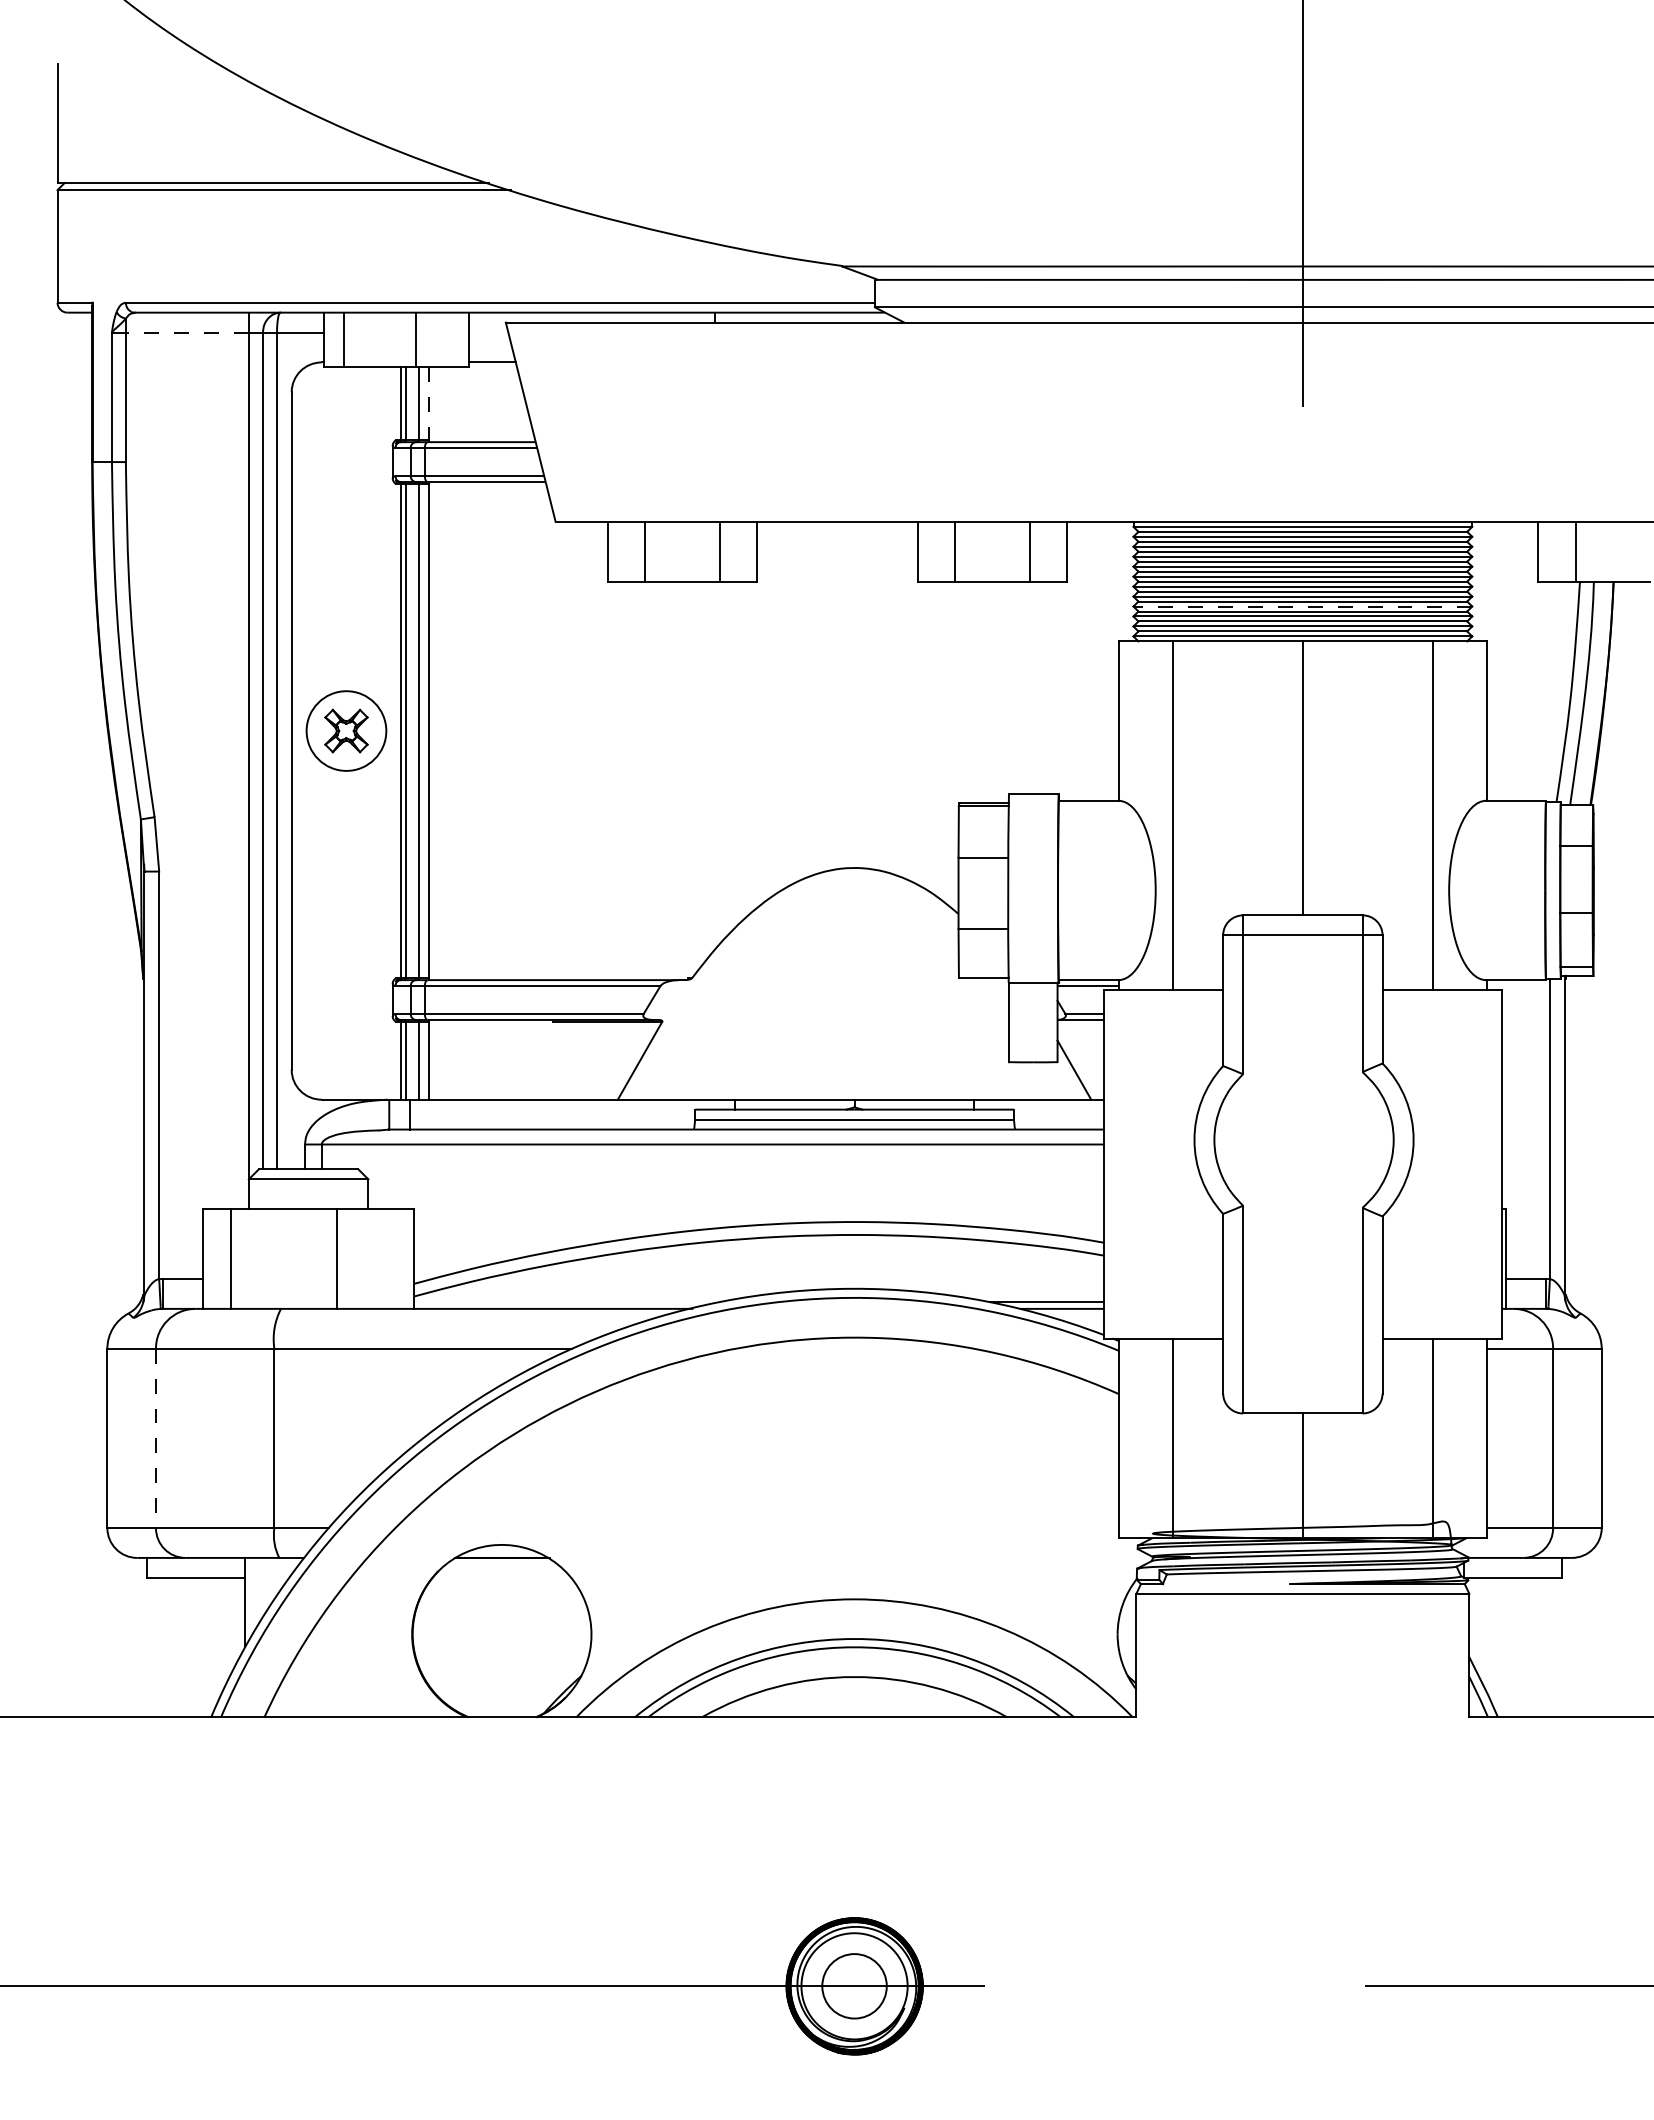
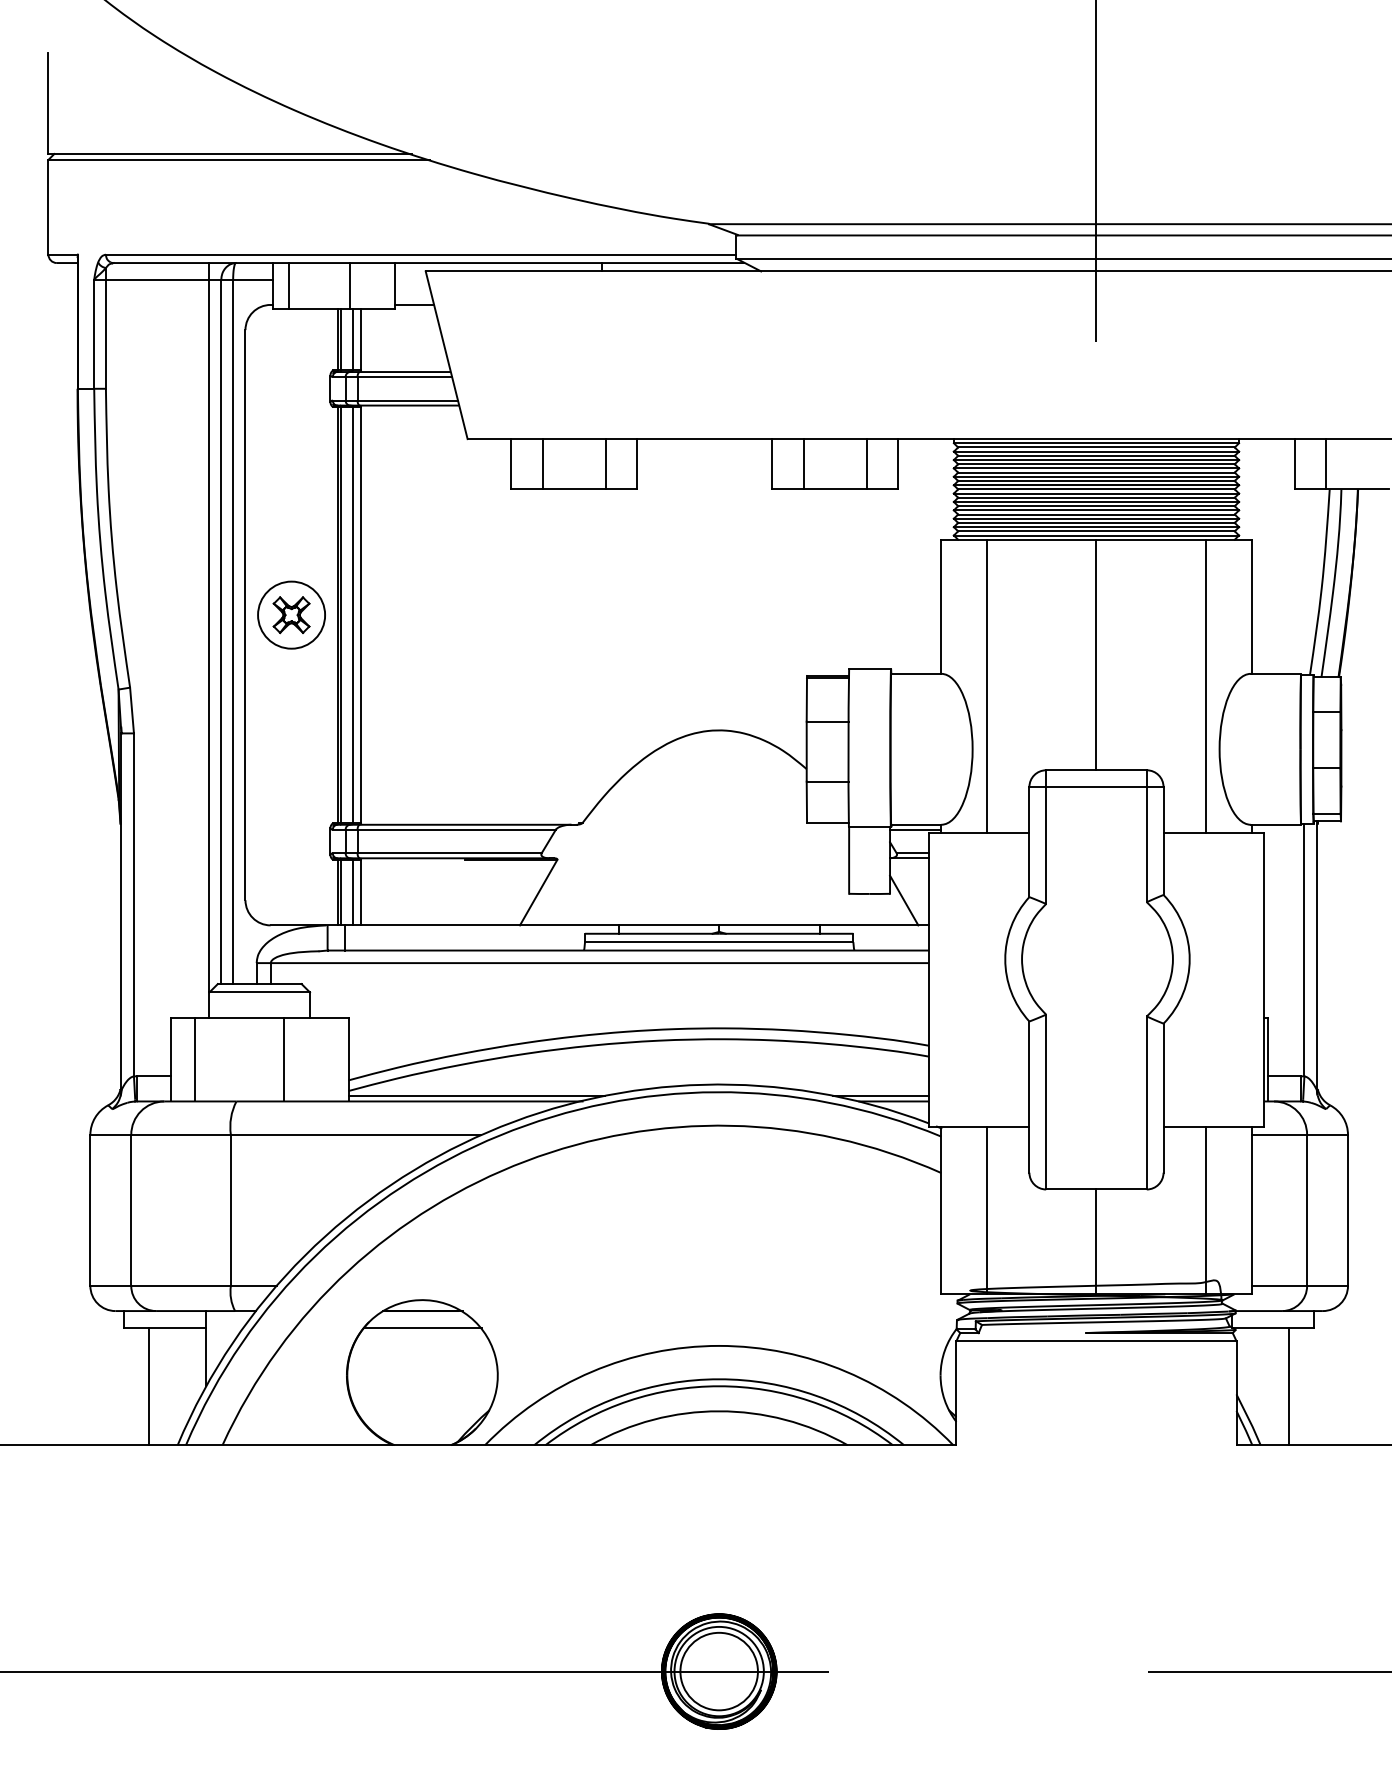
line: (186, 332) -> (156, 279), dashed -> solid
line: (429, 404) -> (361, 340), dashed -> solid
line: (1302, 606) -> (1096, 510), dashed -> solid
line: (566, 1302) -> (476, 1096), added
line: (155, 1438) -> (130, 1210), dashed -> solid
line: (502, 1577) -> (422, 1327), added
line: (177, 1647) -> (149, 1386), added
line: (1531, 1647) -> (1288, 1386), added
circle: (854, 1986) -> (719, 1671), size x1.43

